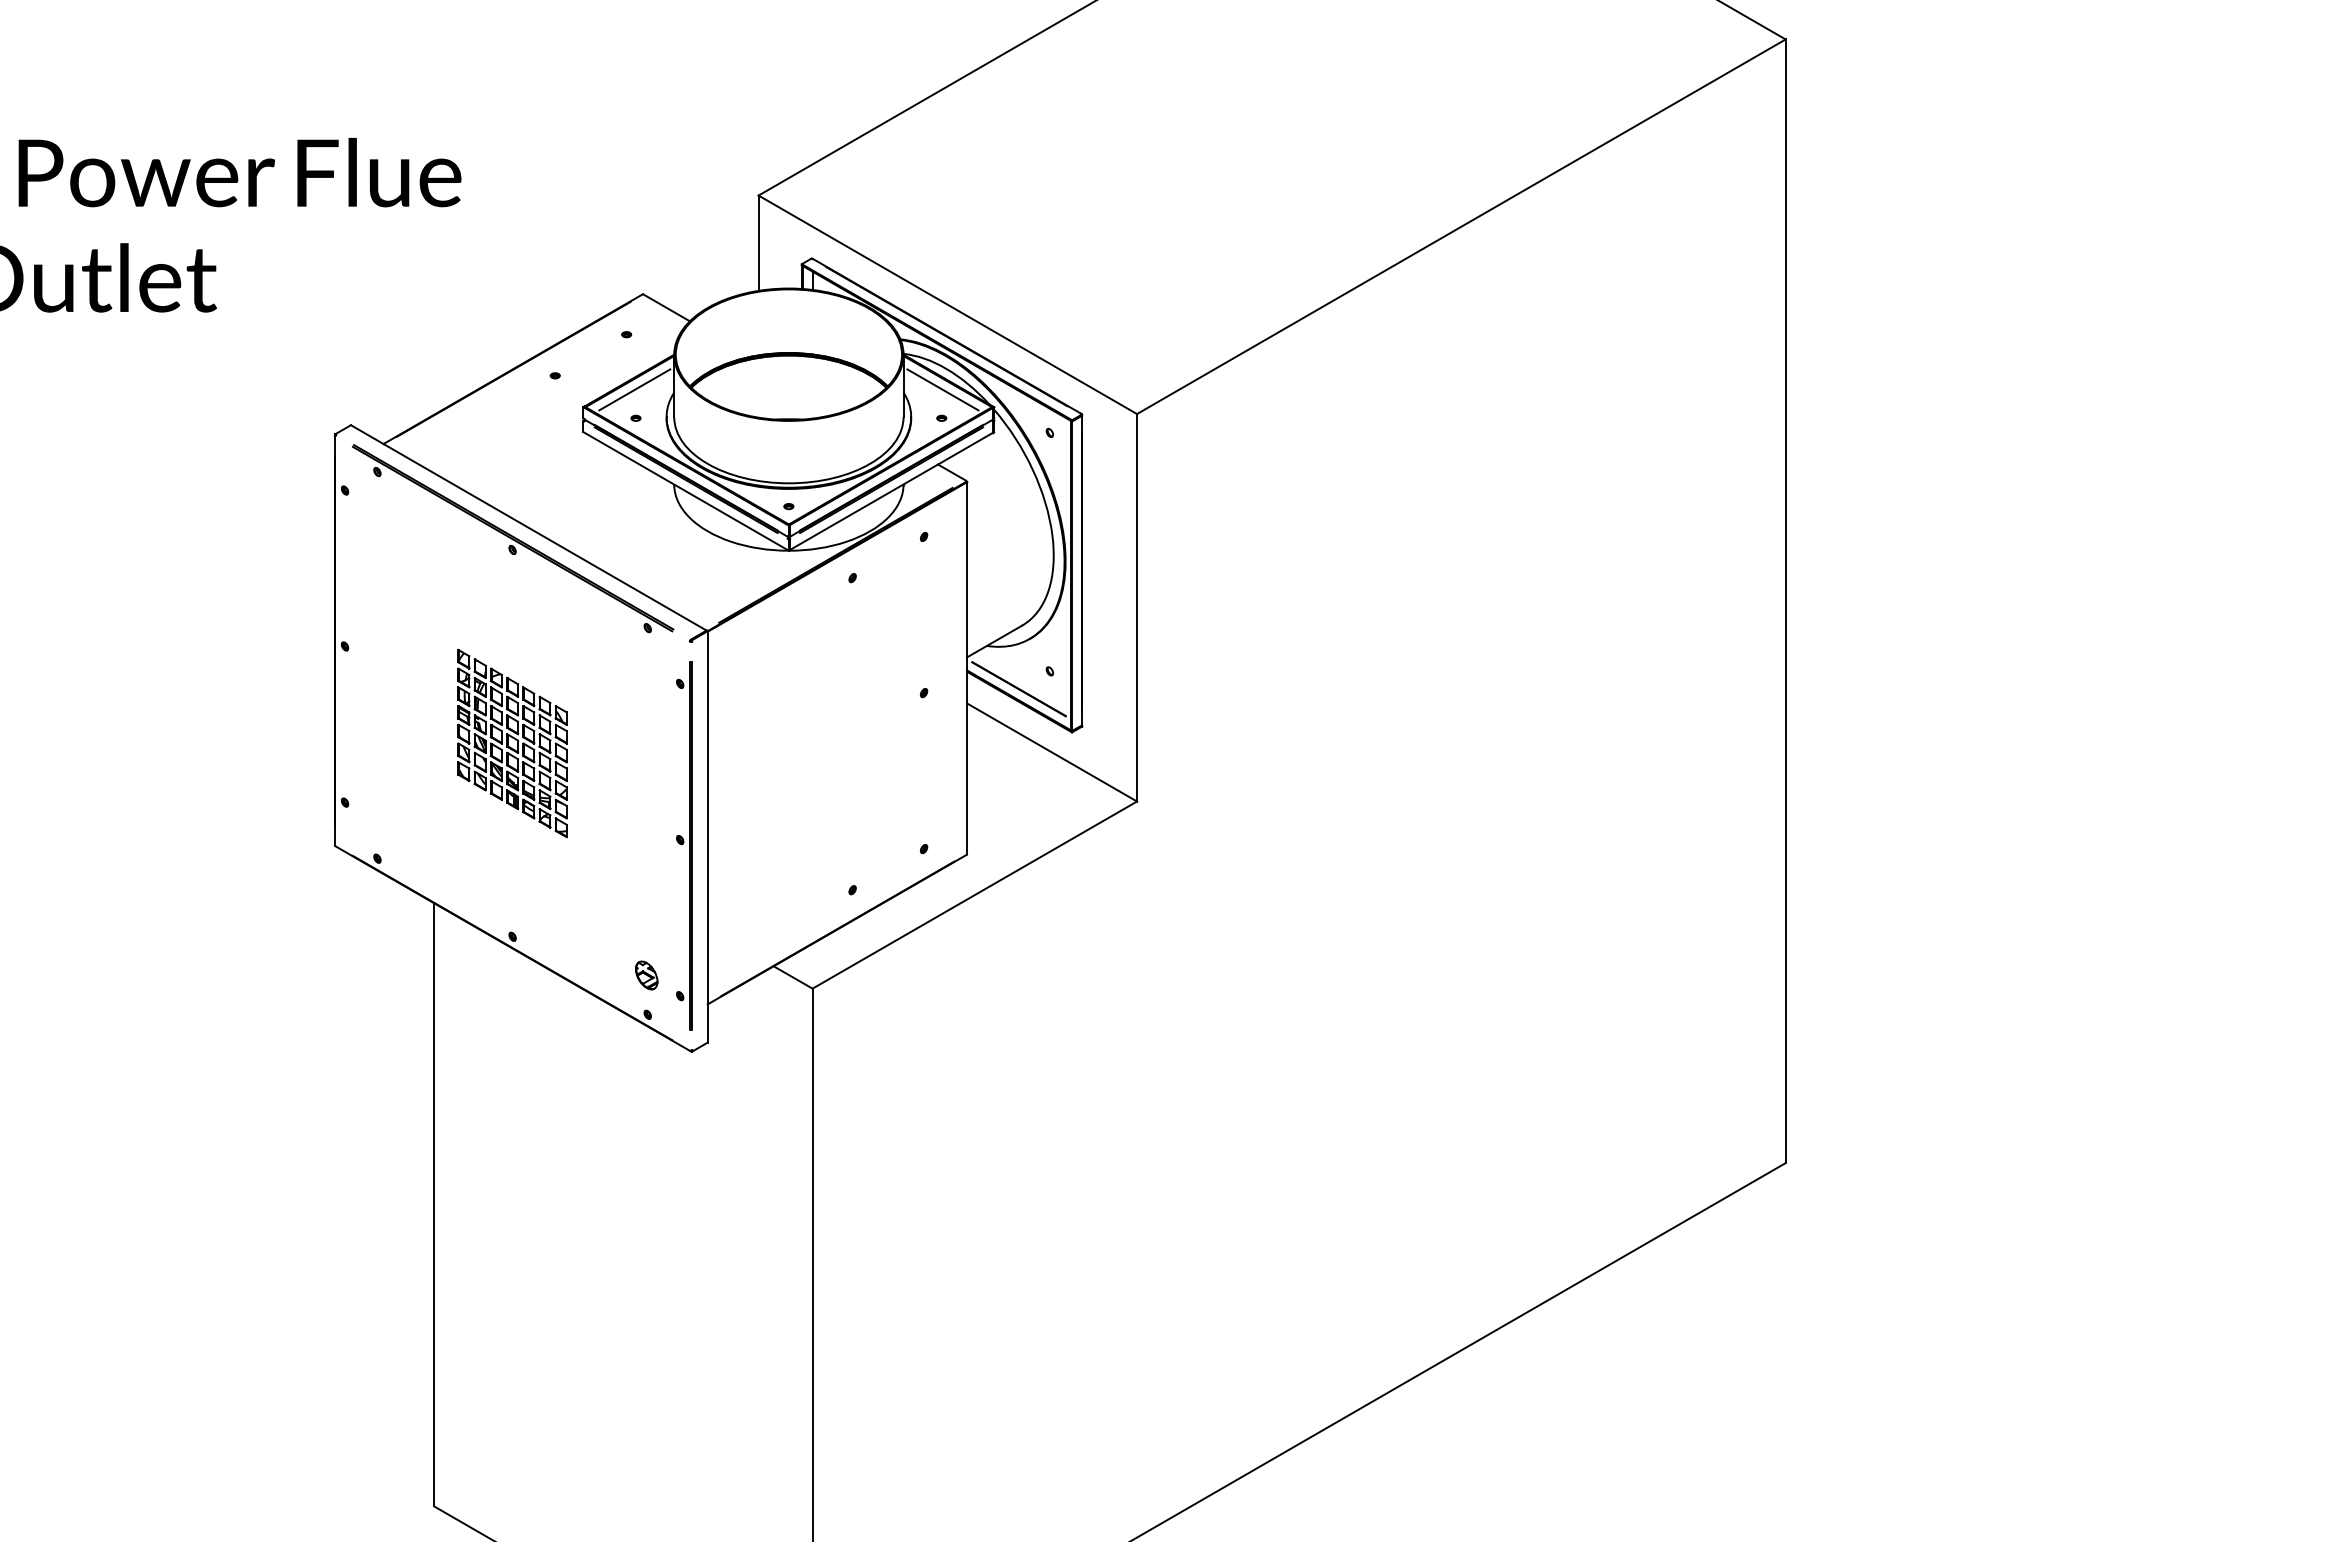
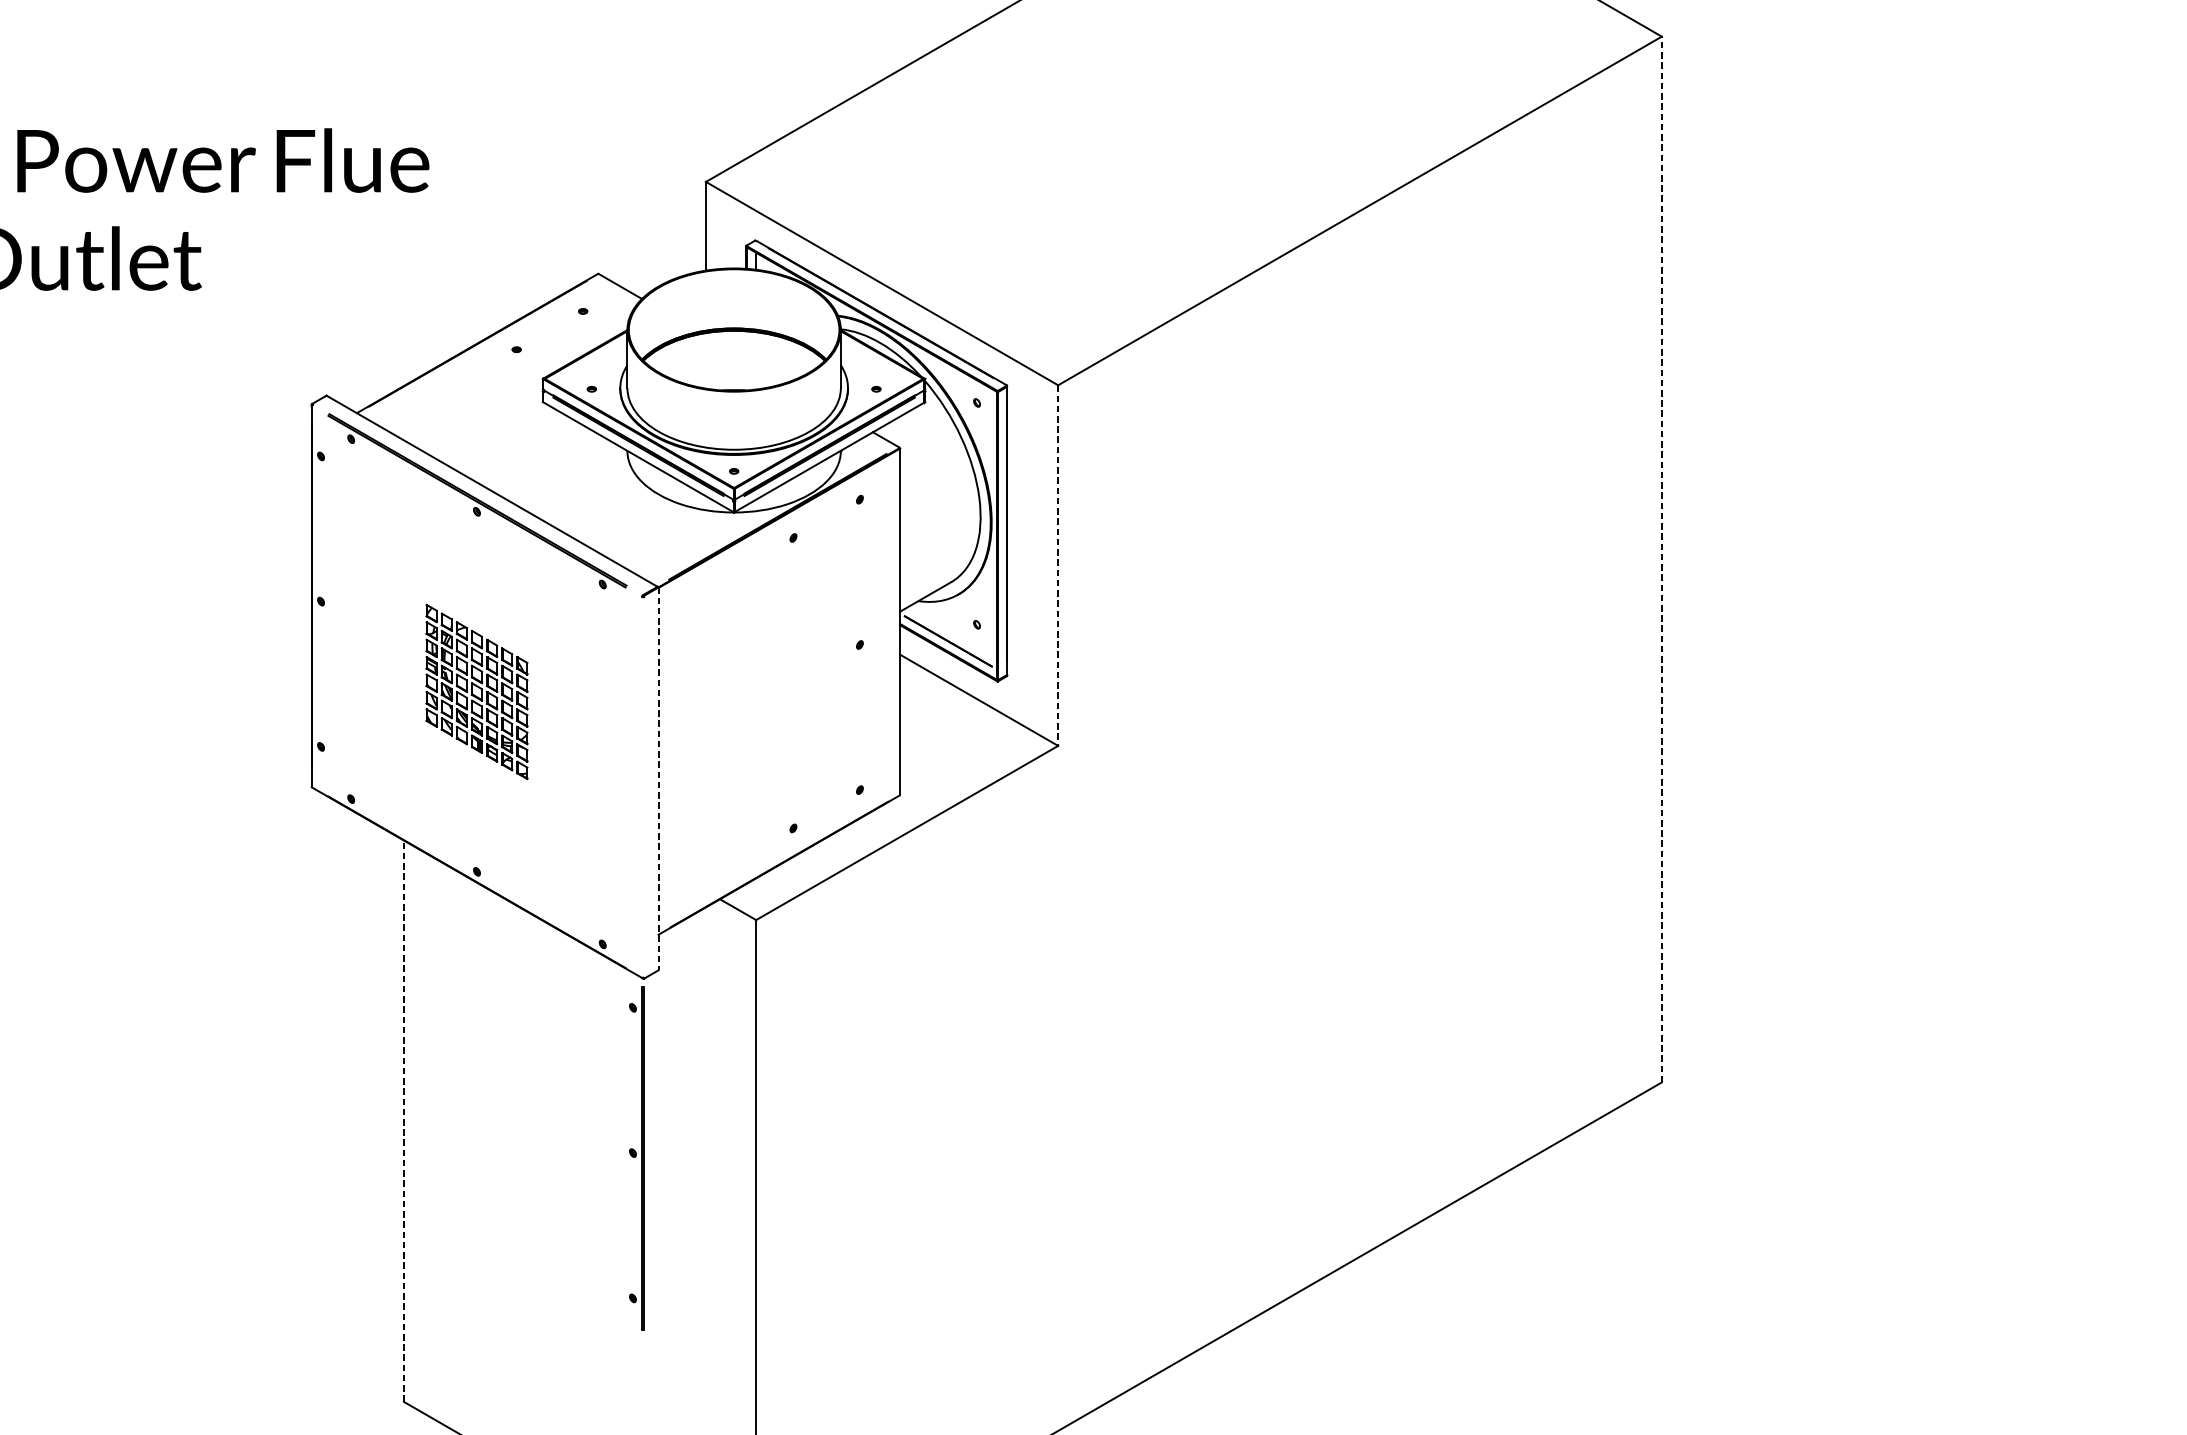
line: (634, 389) -> (590, 362), removed
line: (942, 389) -> (877, 362), removed
line: (1785, 601) -> (1661, 559), solid -> dashed
line: (1137, 607) -> (1058, 565), solid -> dashed
line: (707, 836) -> (658, 778), solid -> dashed
part: (684, 845) -> (636, 1158), moved
part: (646, 975) -> (601, 907), removed
line: (434, 1204) -> (404, 1120), solid -> dashed

